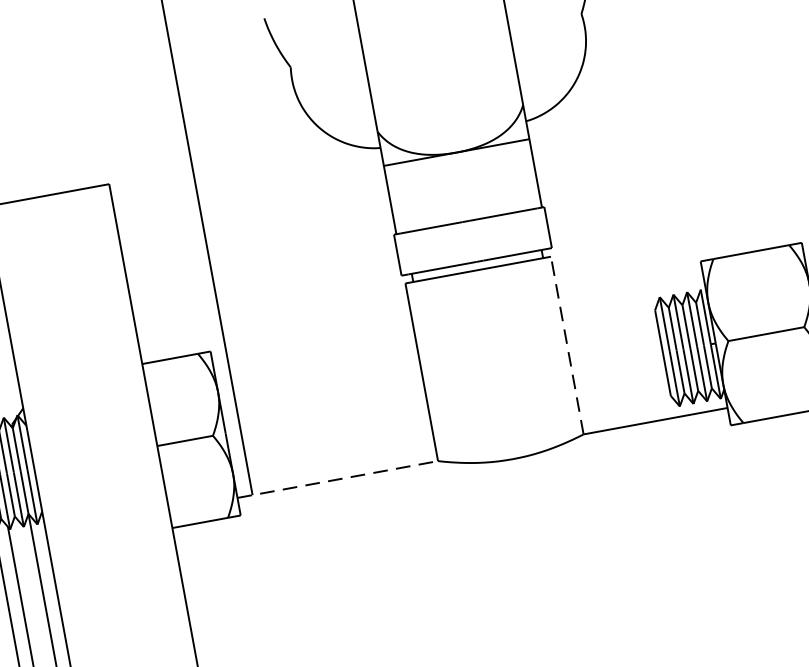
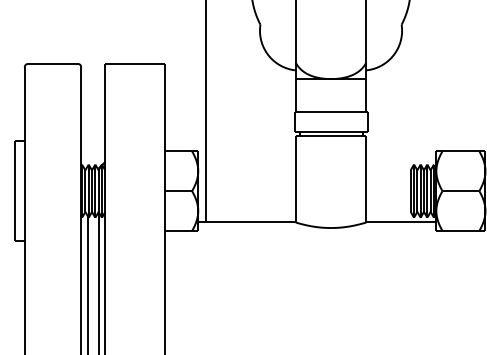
line: (567, 343) -> (366, 178), dashed -> solid
line: (336, 479) -> (246, 222), dashed -> solid

